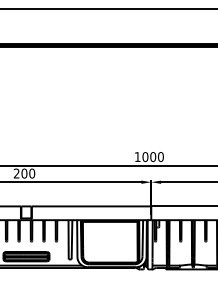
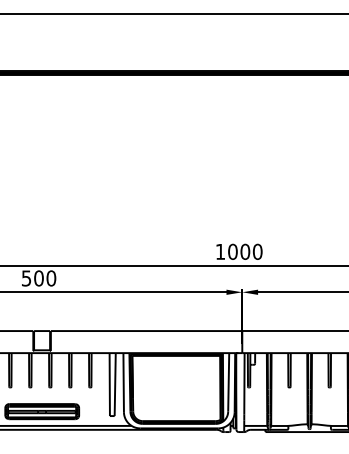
text: (16, 173) -> (26, 278), 200 -> 500

